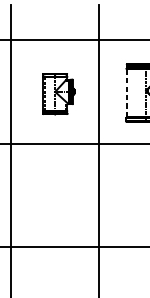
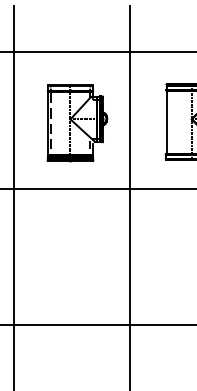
line: (126, 92) -> (166, 121), dashed -> solid
part: (58, 94) -> (77, 123), size x1.43

